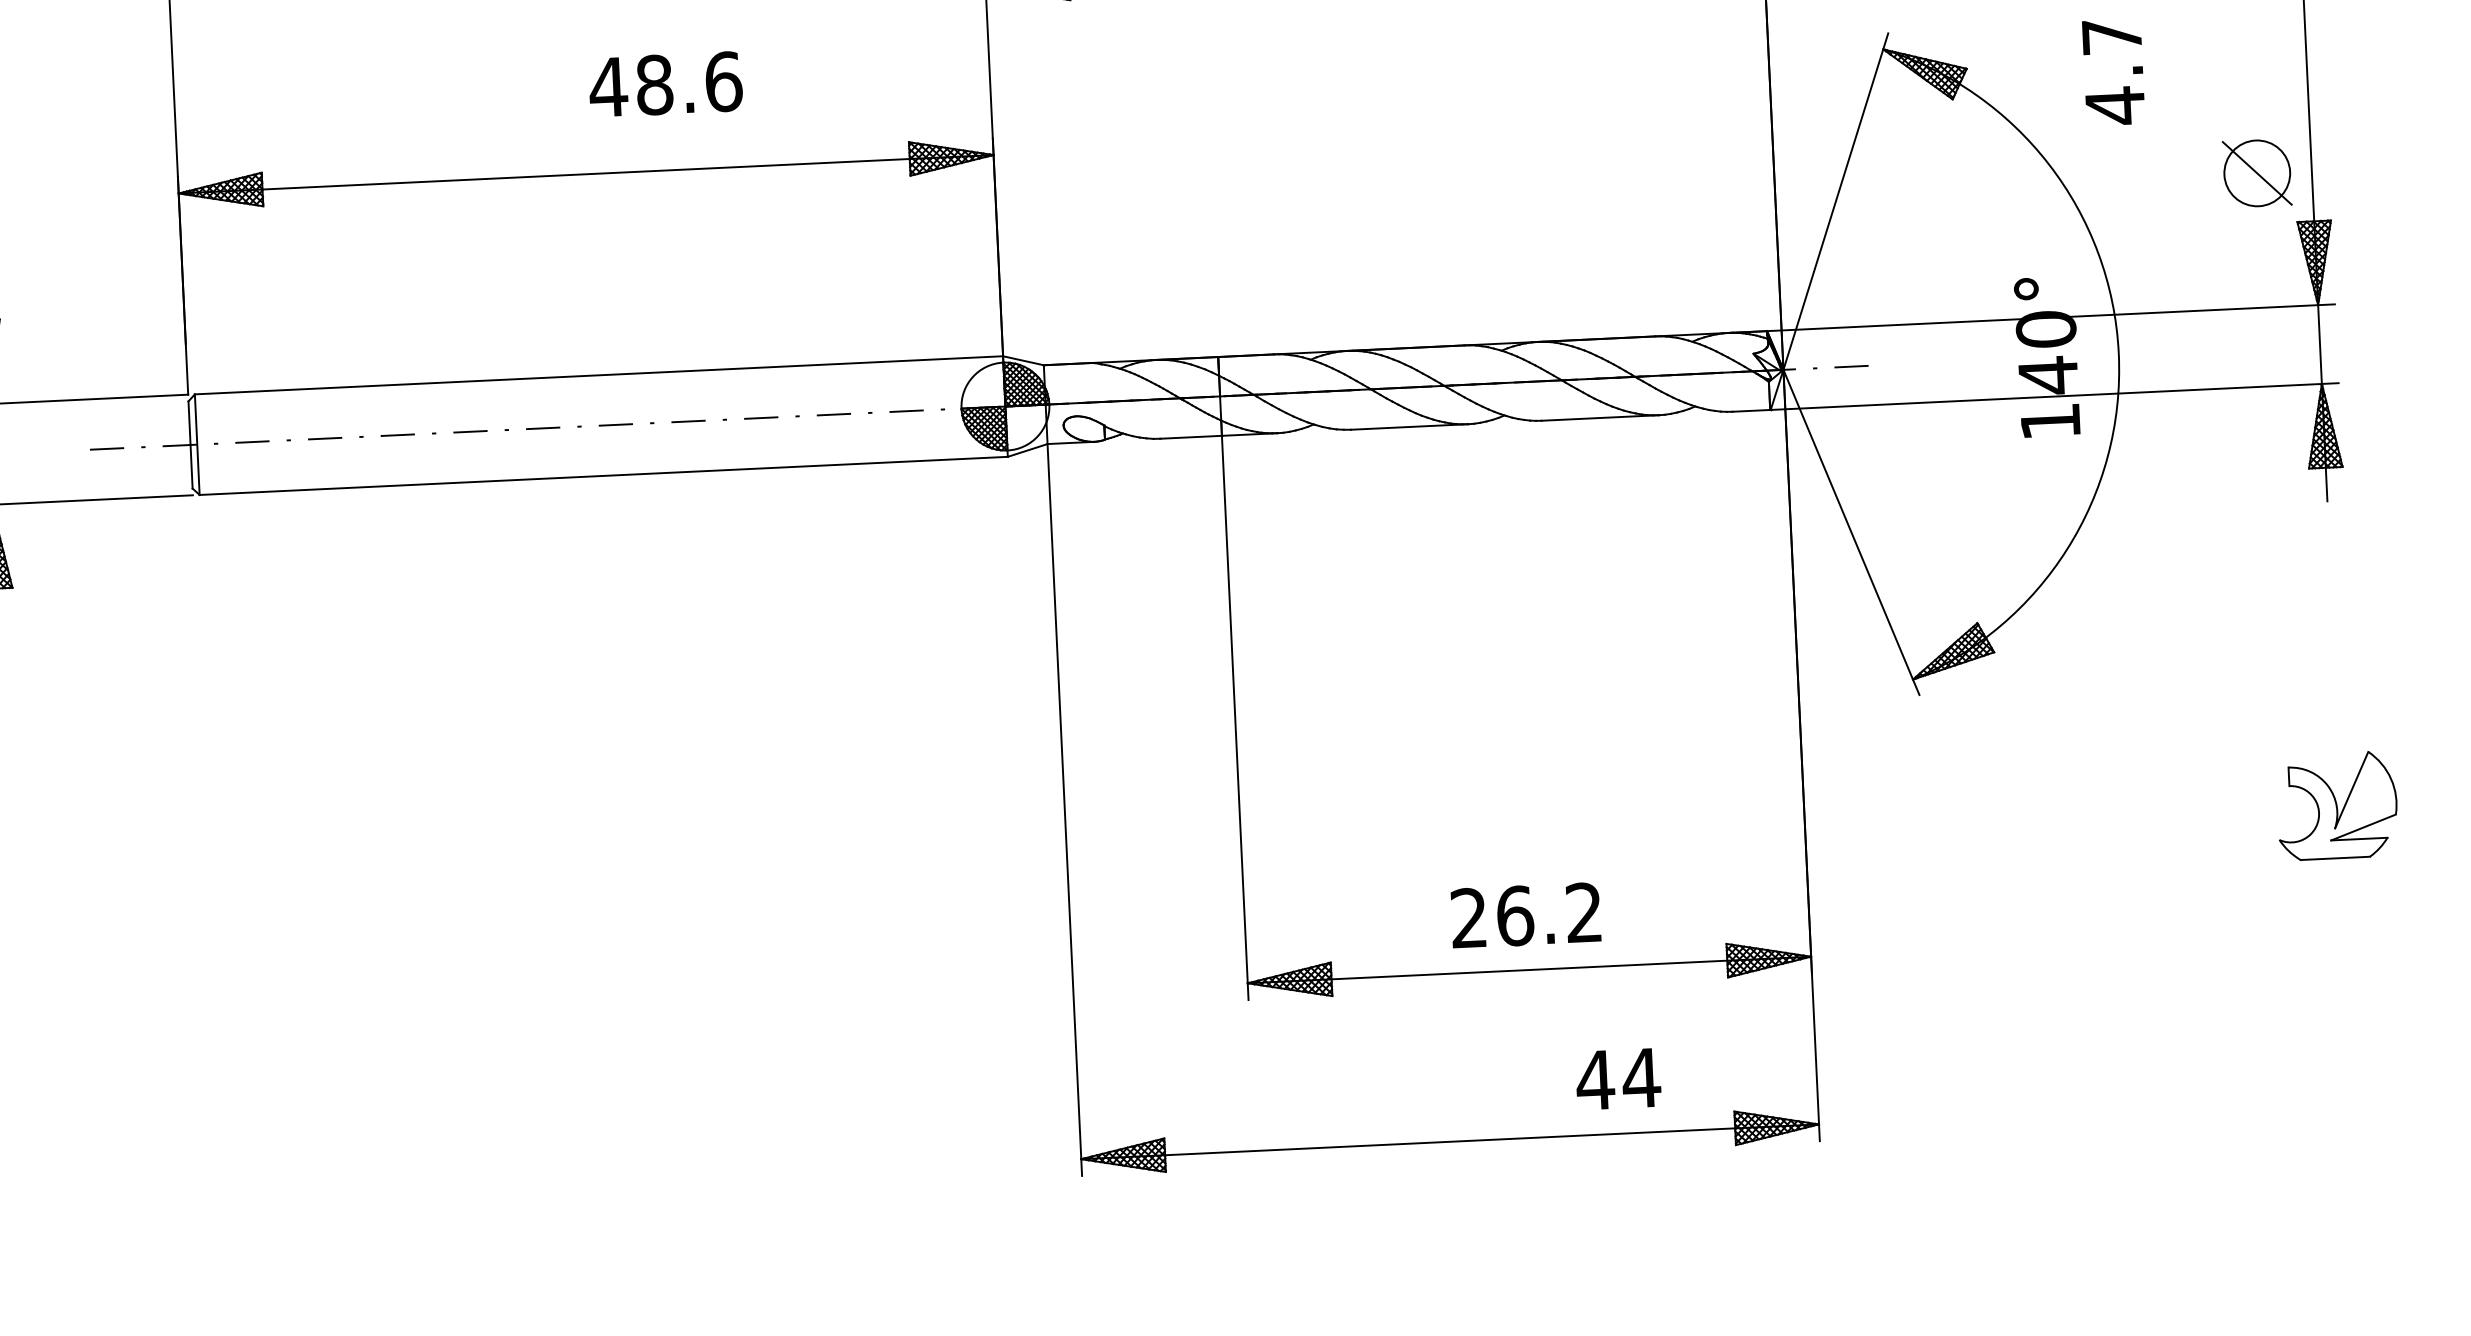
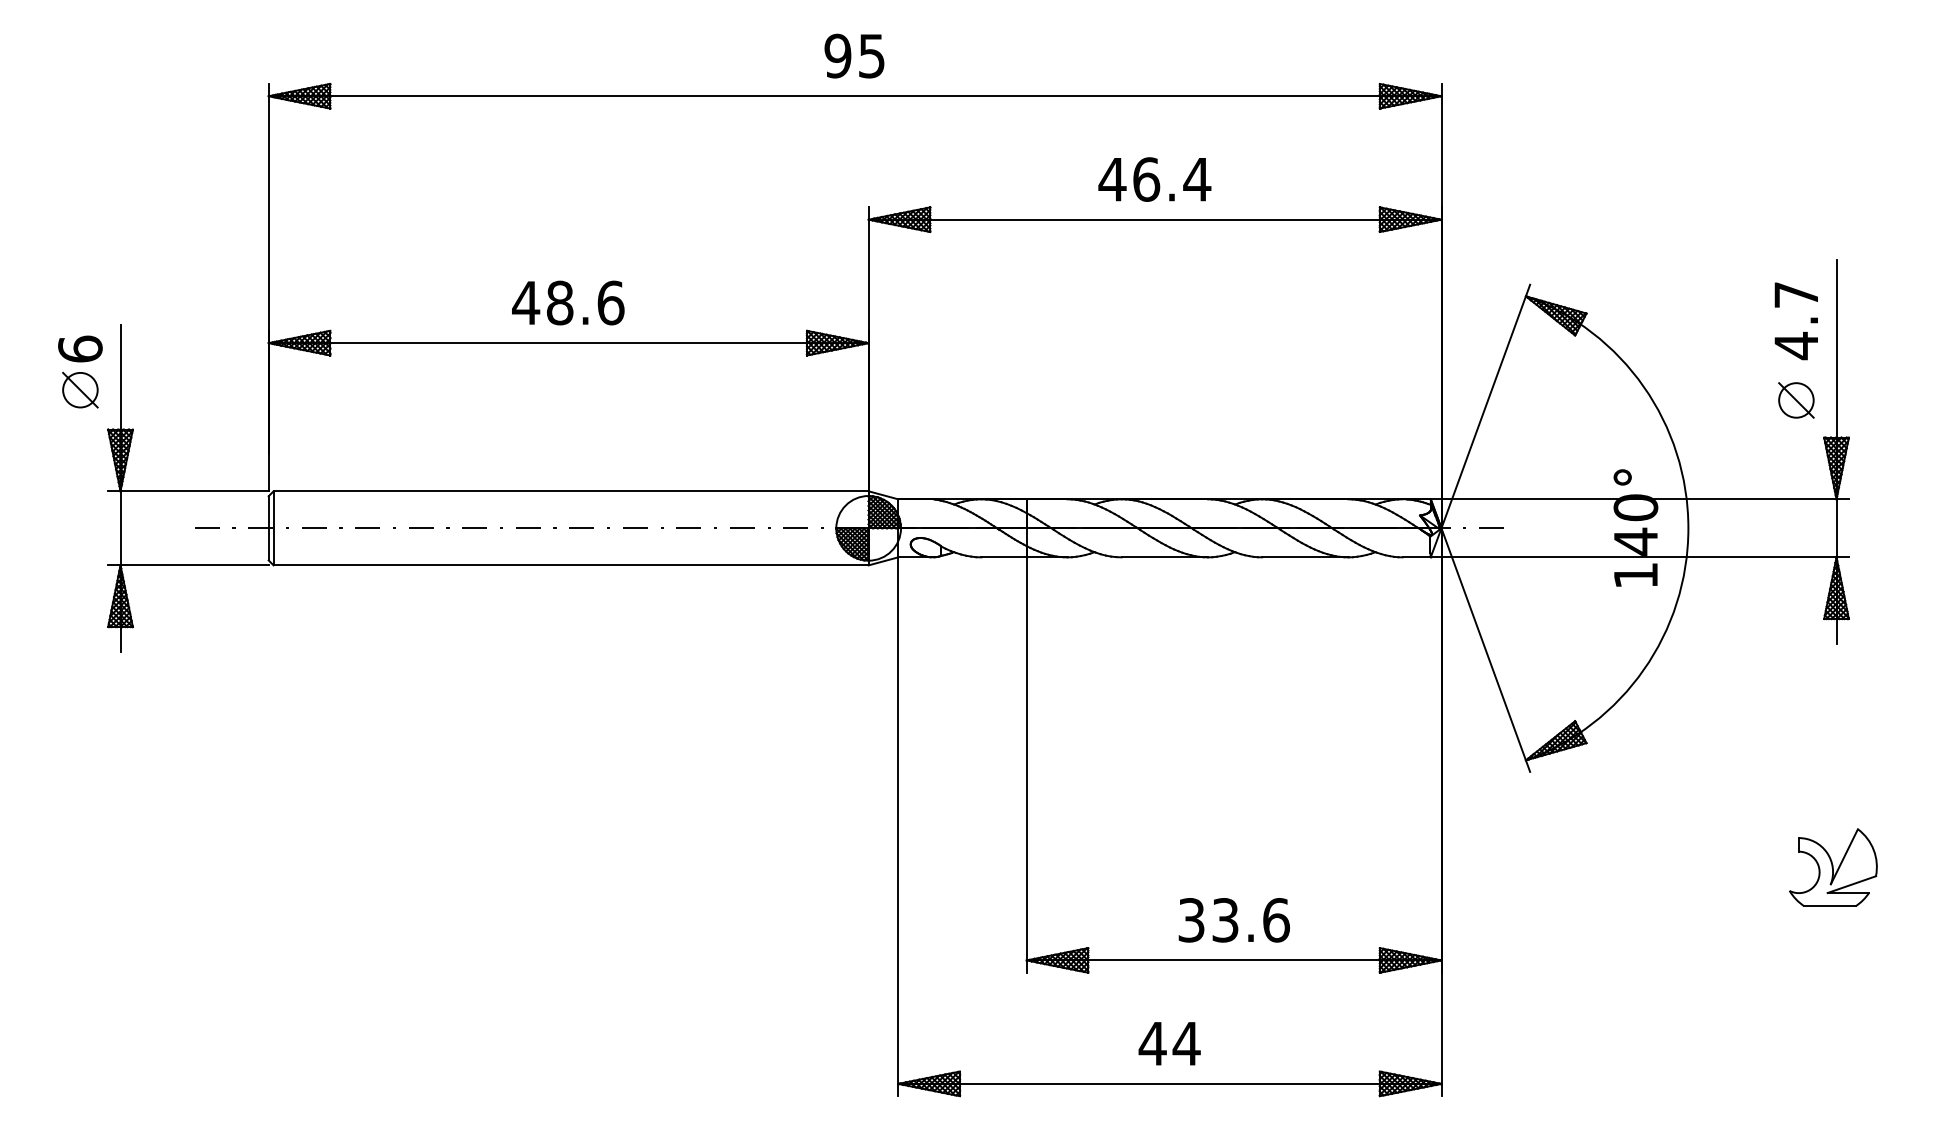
text: (2112, 72) -> (1795, 321), moved
text: (666, 83) -> (568, 302), moved
part: (2257, 173) -> (1796, 400), size x0.71
text: (1526, 915) -> (1233, 920), 26.2 -> 33.6
text: (1618, 1078) -> (1169, 1043), moved

